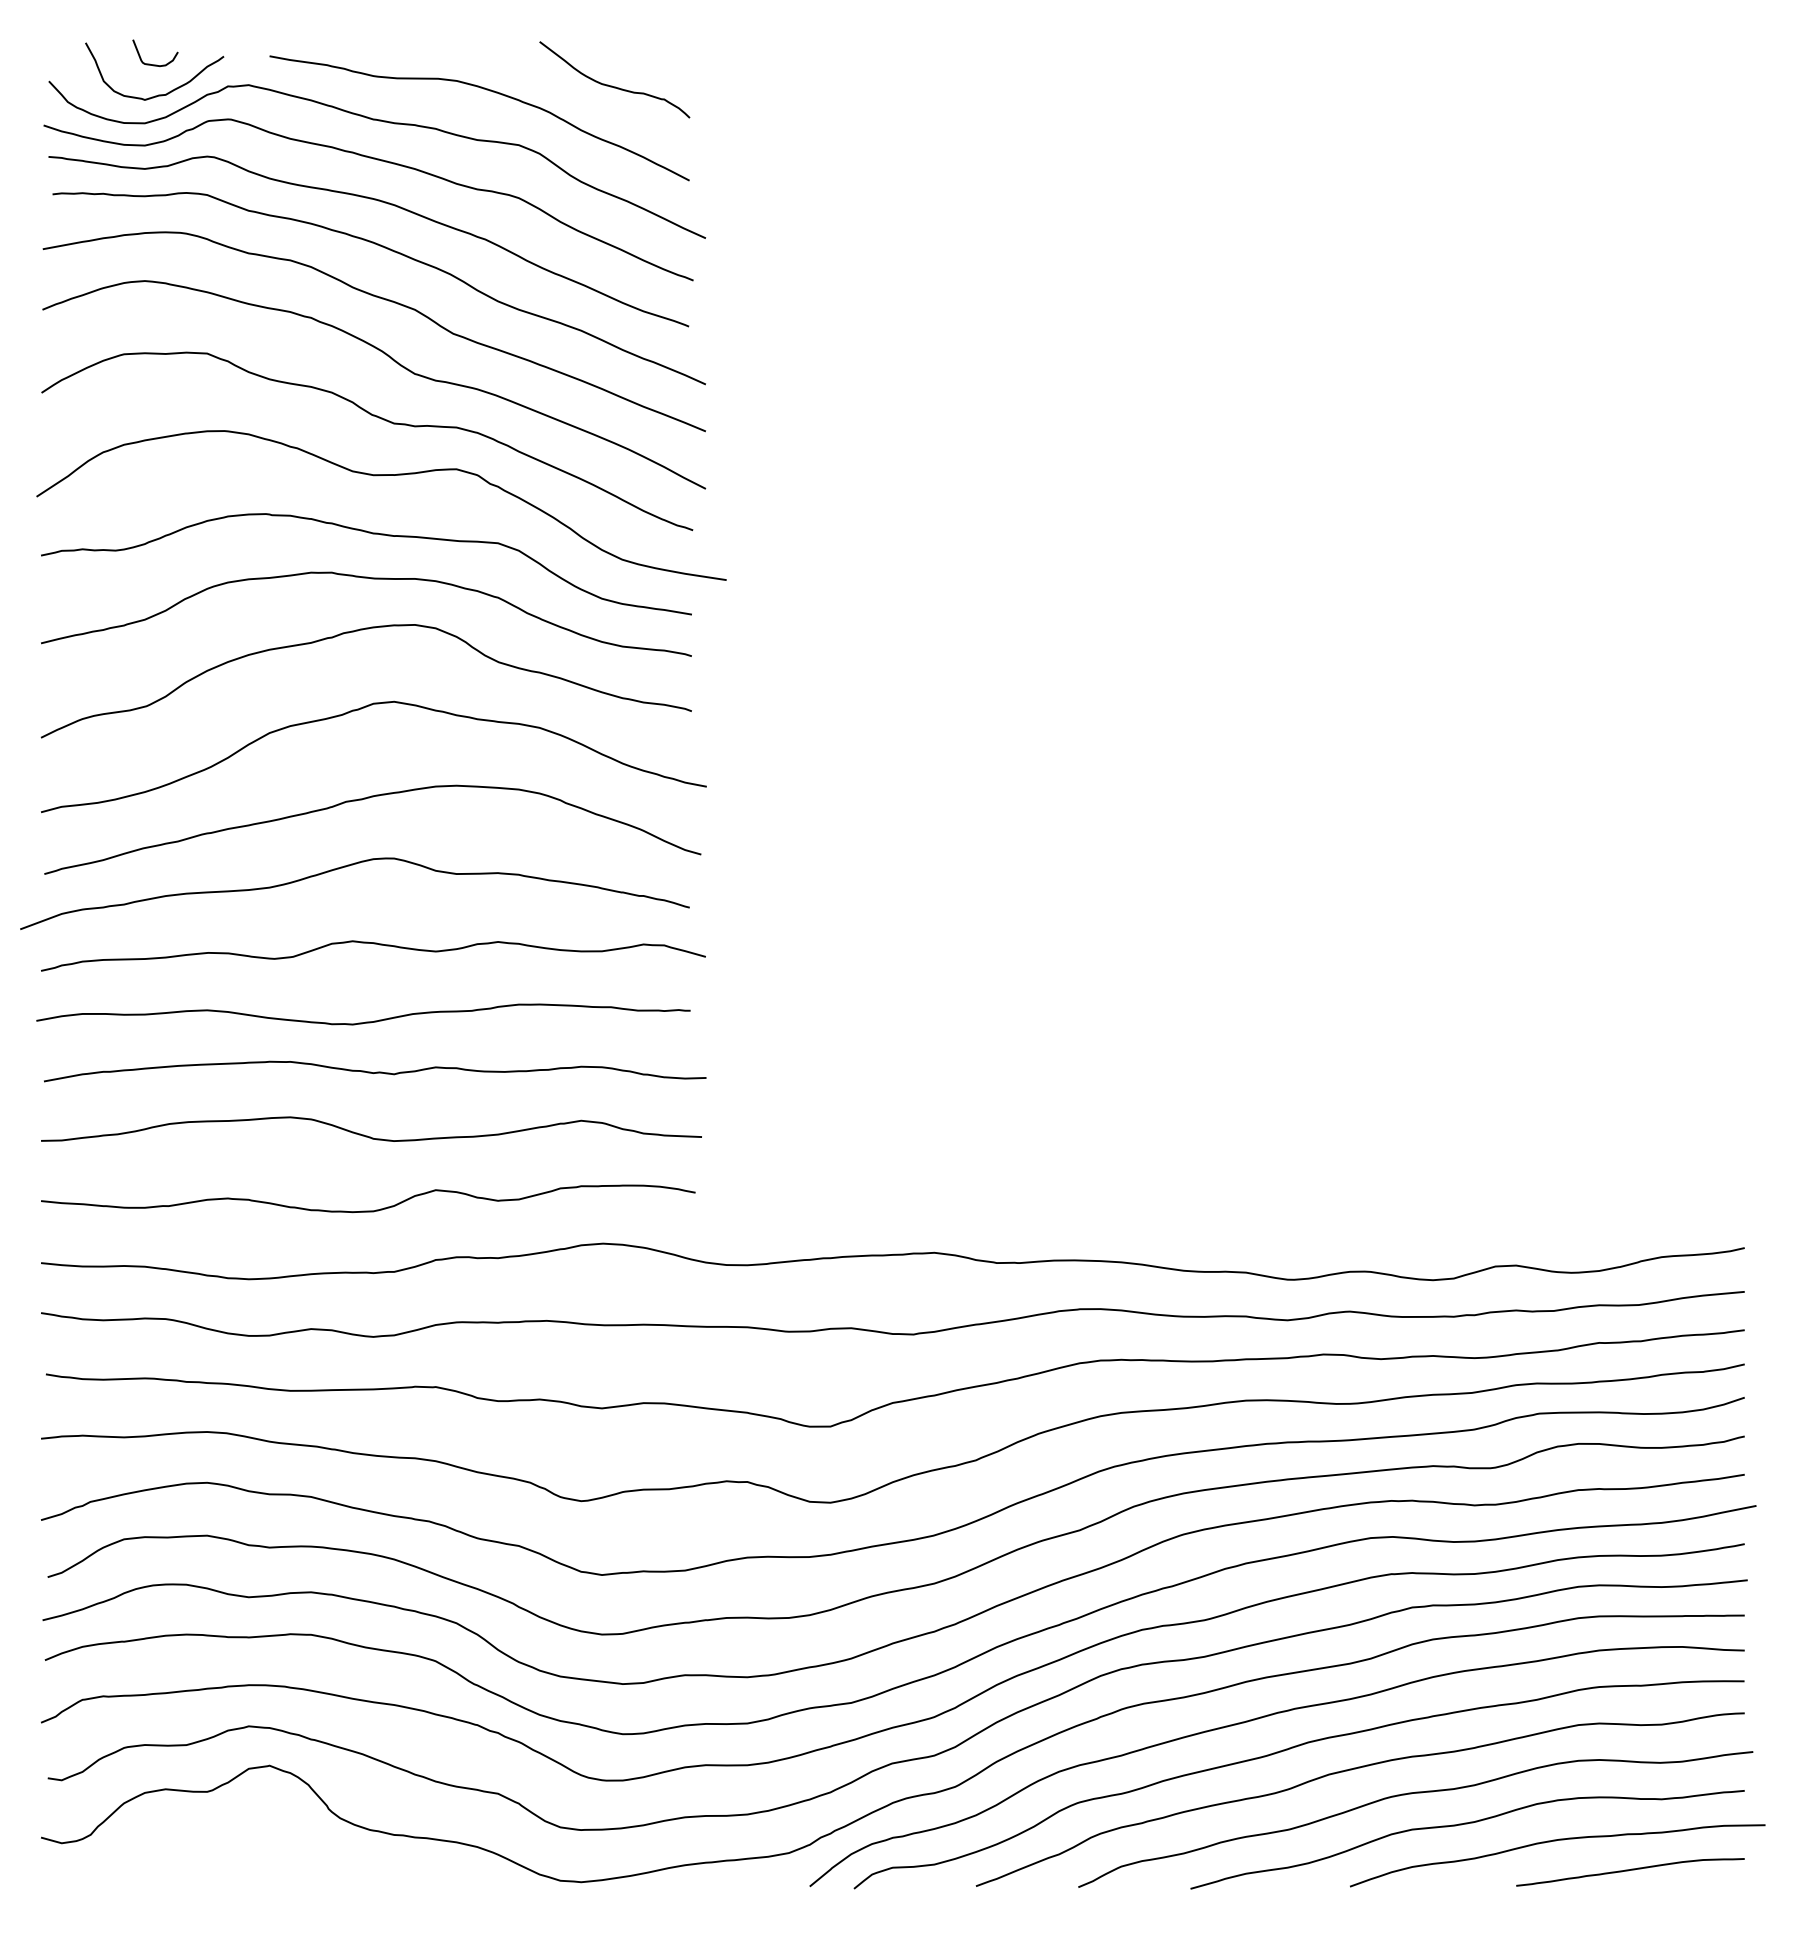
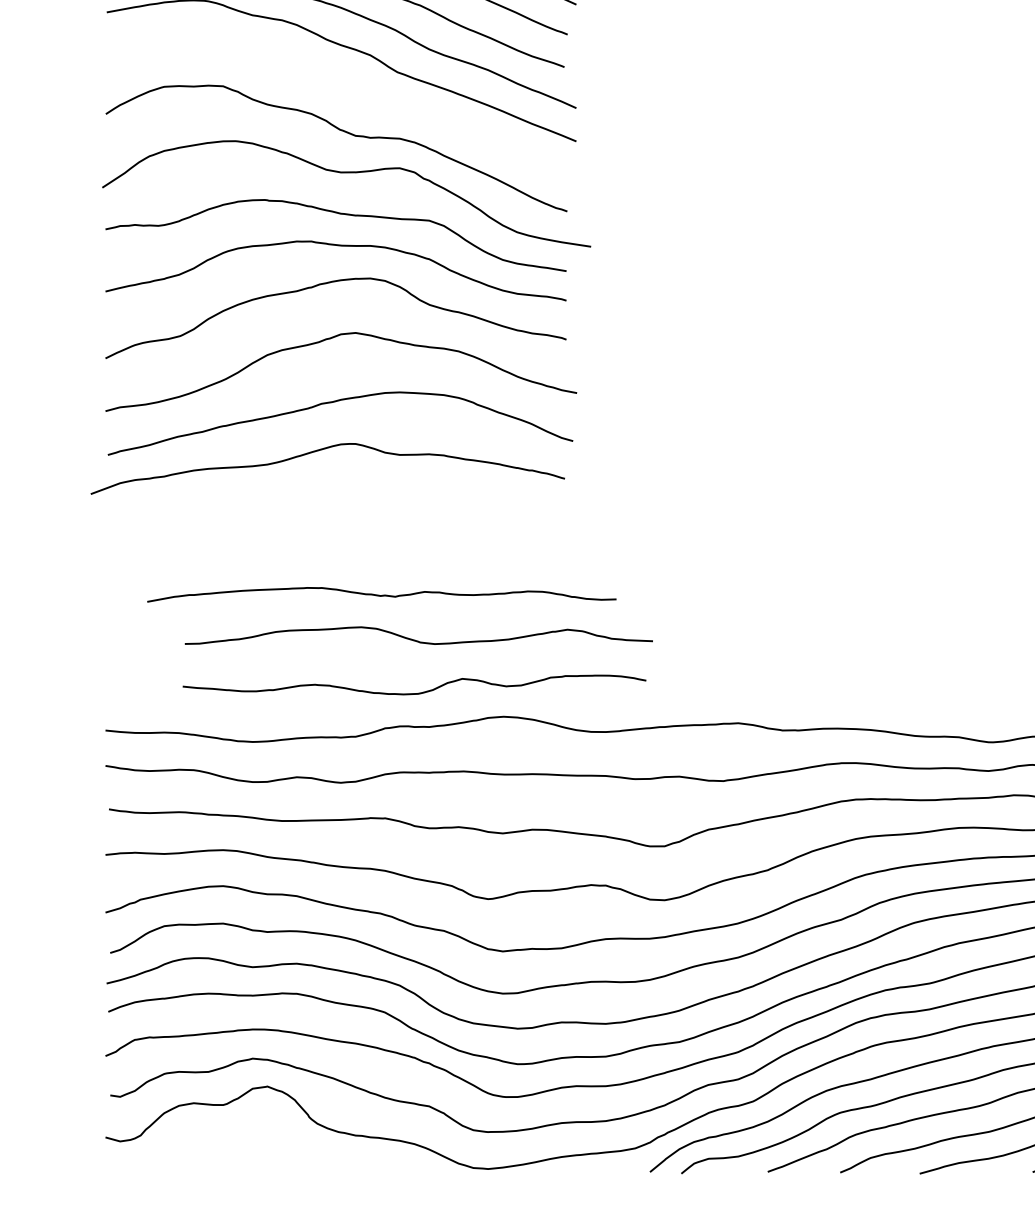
curve: (393, 361) -> (355, 91), removed
curve: (374, 944) -> (341, 504), removed
curve: (365, 1021) -> (335, 559), removed
curve: (376, 1071) -> (382, 594), moved
curve: (367, 1135) -> (416, 640), moved
curve: (368, 1210) -> (414, 693), moved

